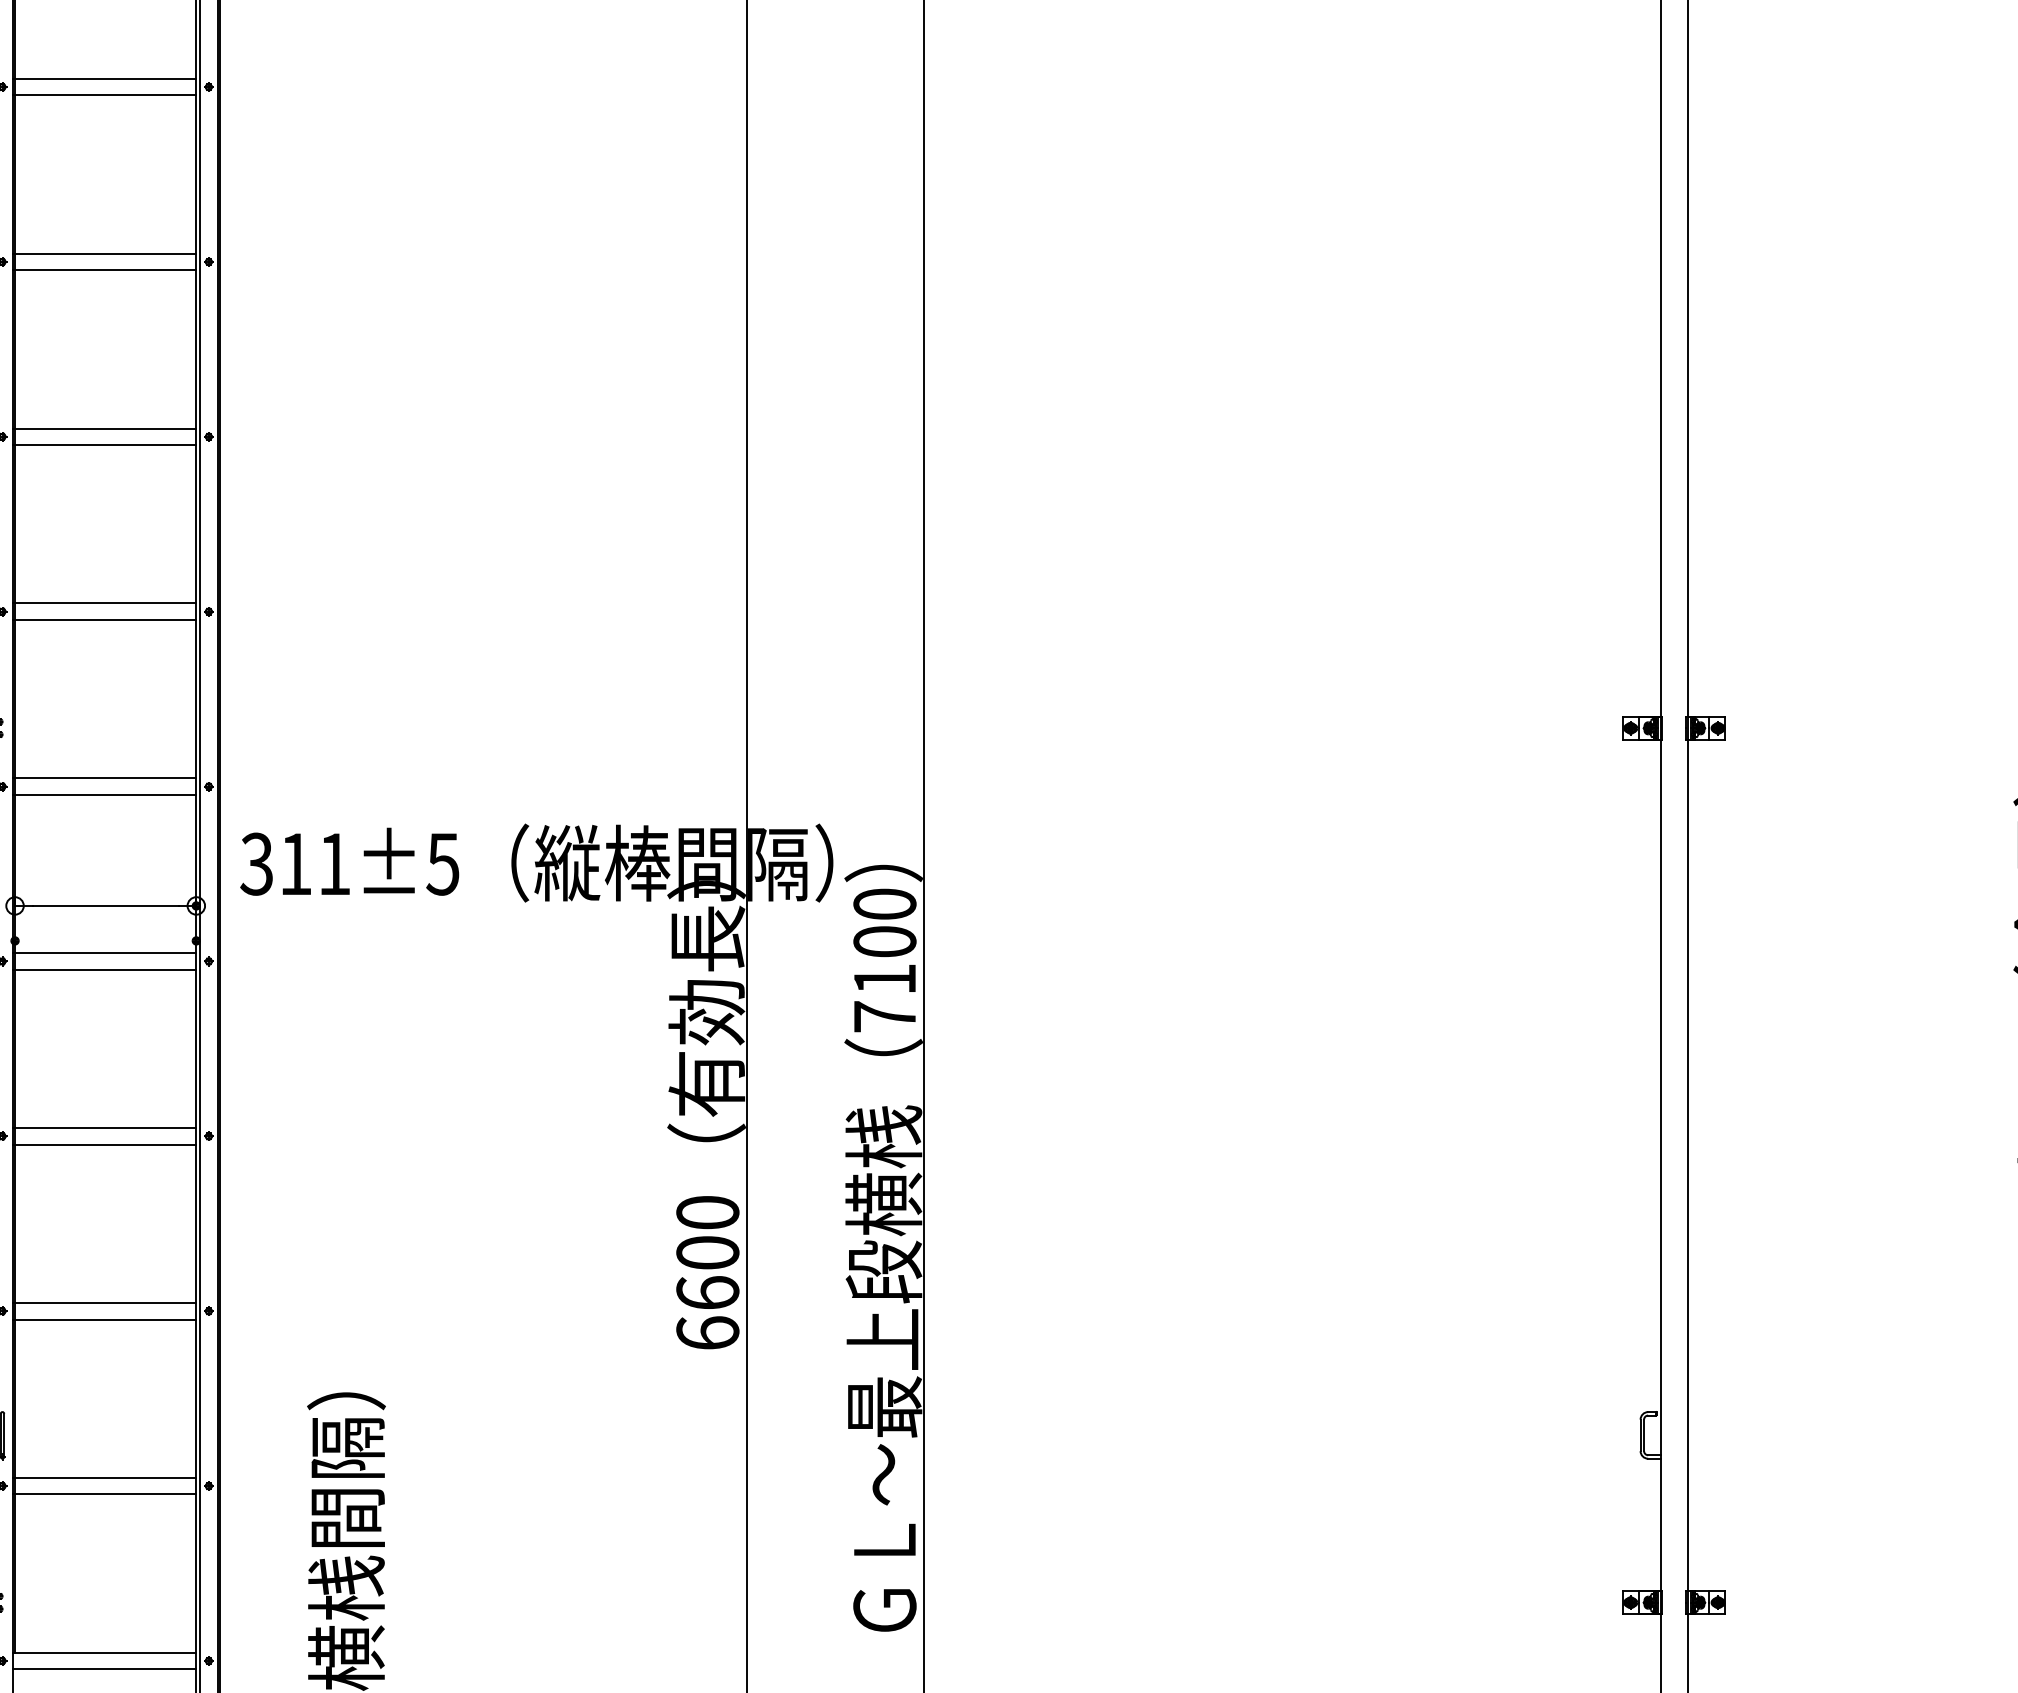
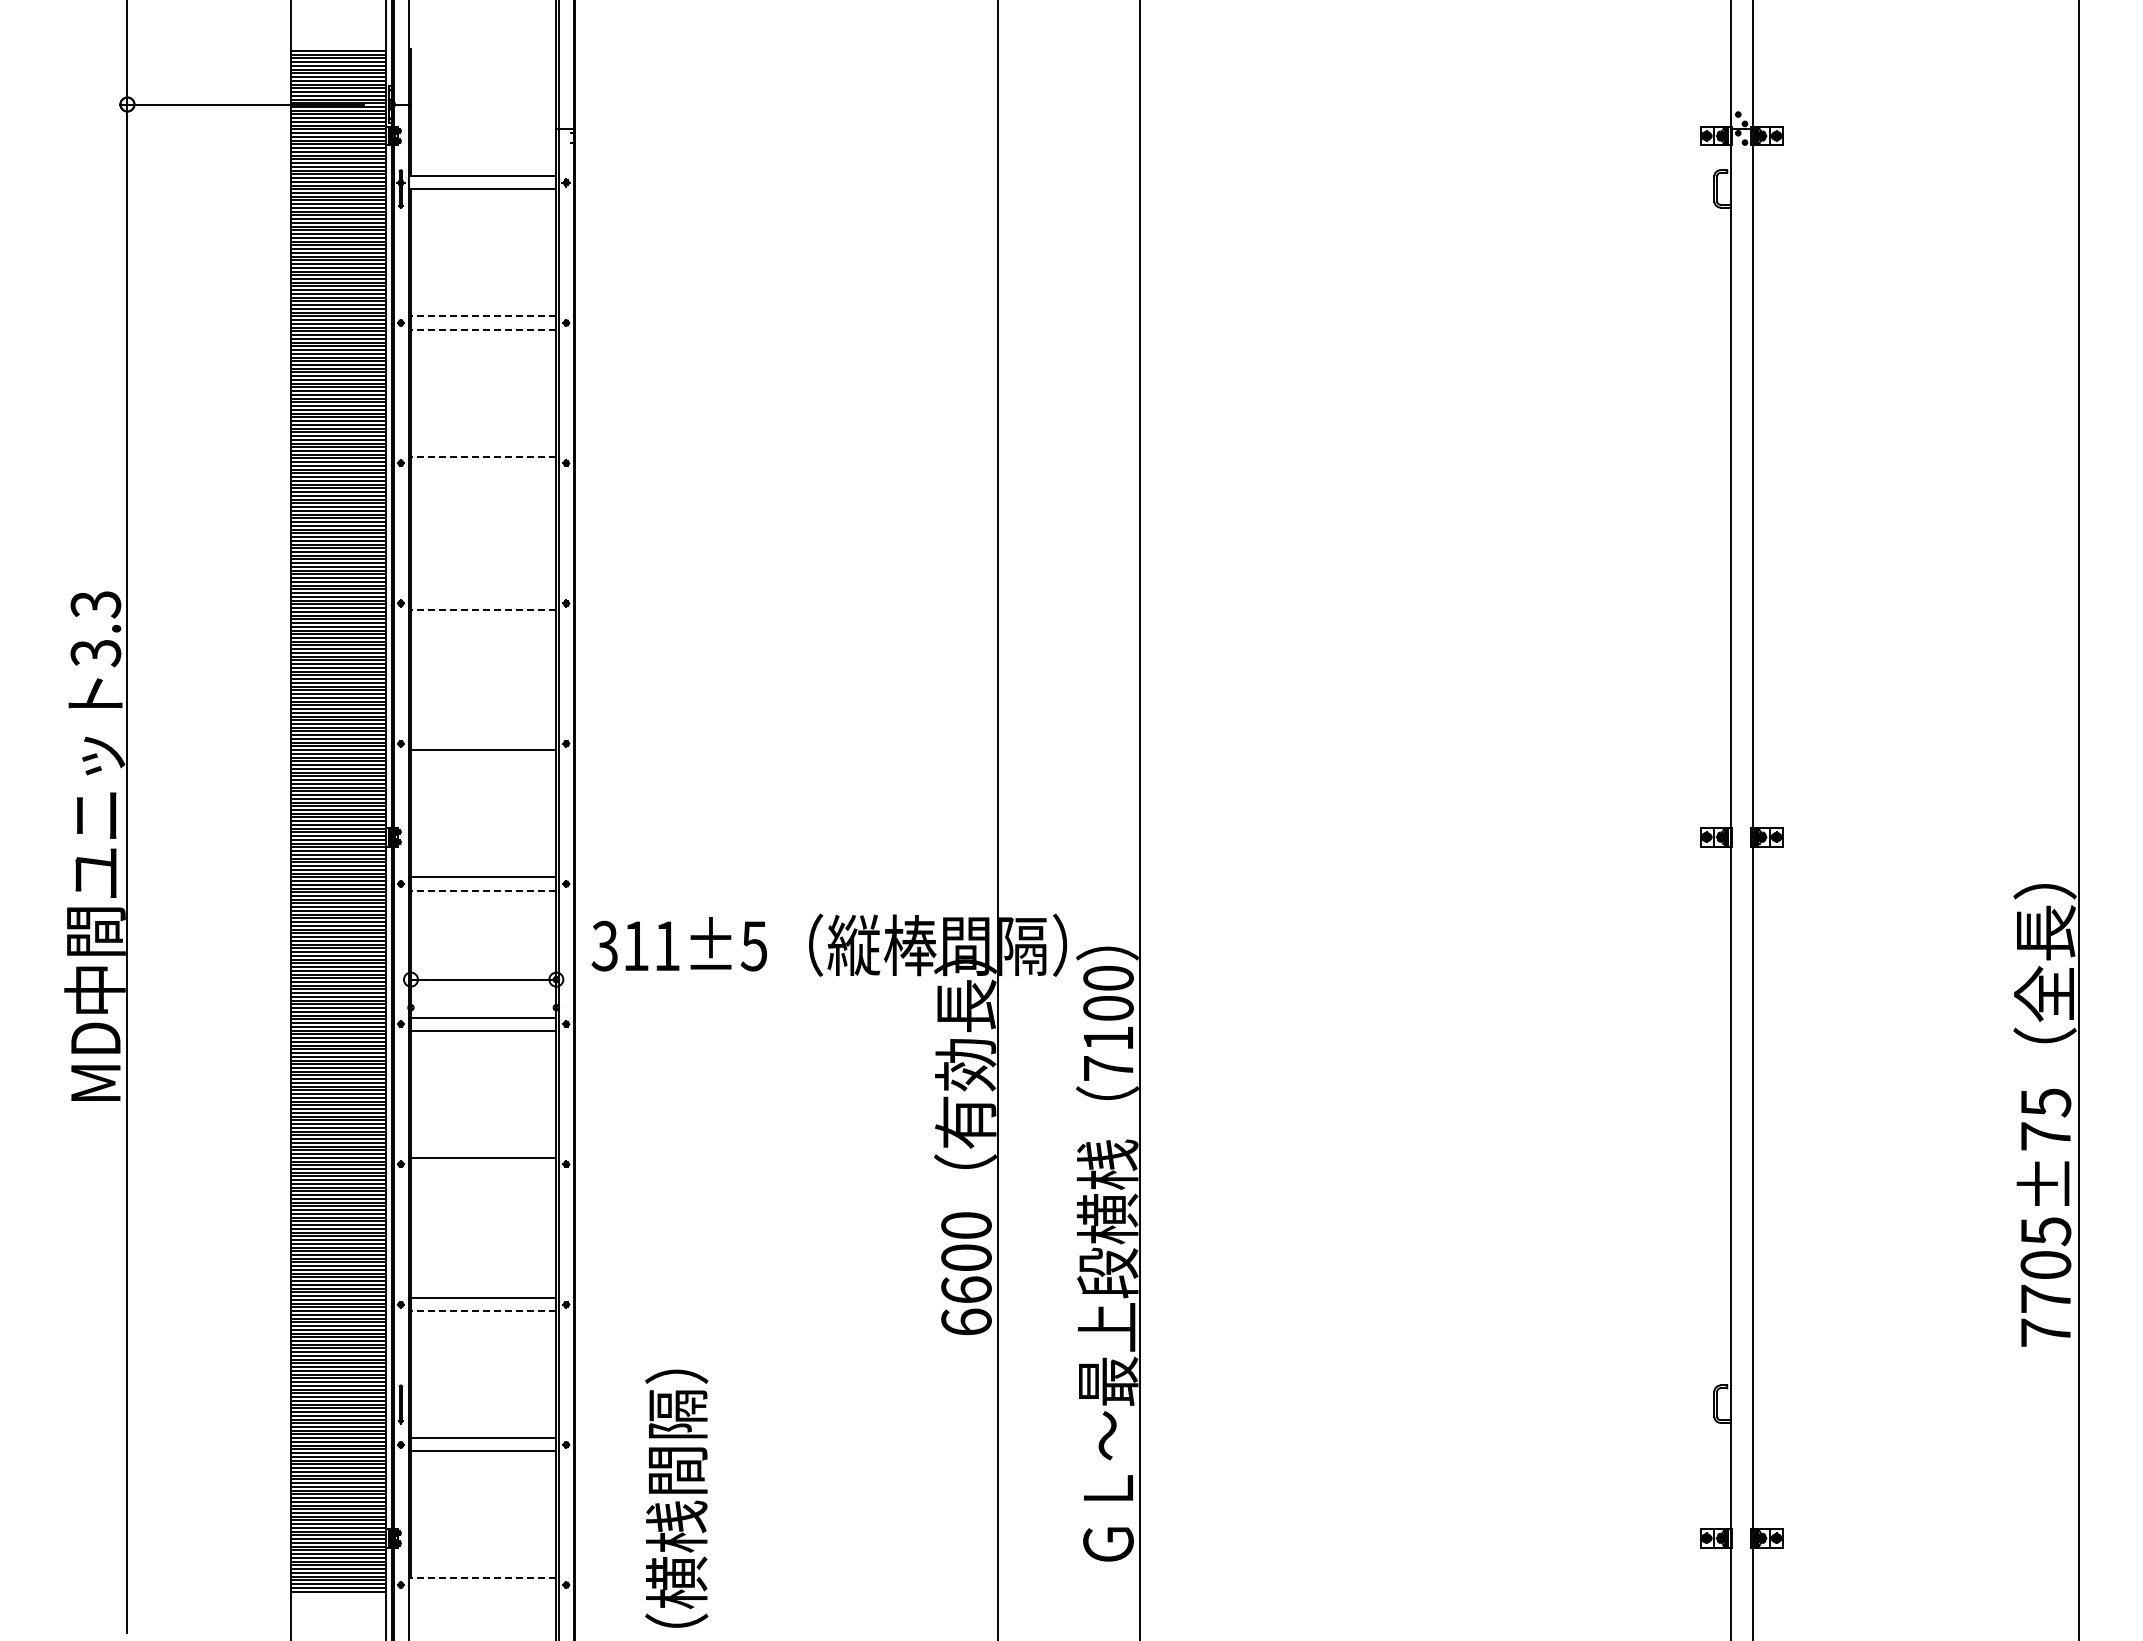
line: (104, 78) -> (482, 316), solid -> dashed
line: (104, 95) -> (482, 329), solid -> dashed
line: (104, 253) -> (482, 456), solid -> dashed
line: (104, 269) -> (482, 469), removed
line: (104, 428) -> (482, 596), removed
line: (104, 445) -> (482, 610), solid -> dashed
line: (104, 603) -> (482, 737), removed
line: (104, 794) -> (482, 890), solid -> dashed
line: (104, 1145) -> (482, 1171), removed
line: (104, 1319) -> (482, 1311), solid -> dashed
line: (104, 1652) -> (482, 1578), solid -> dashed
line: (104, 1668) -> (482, 1591), removed

